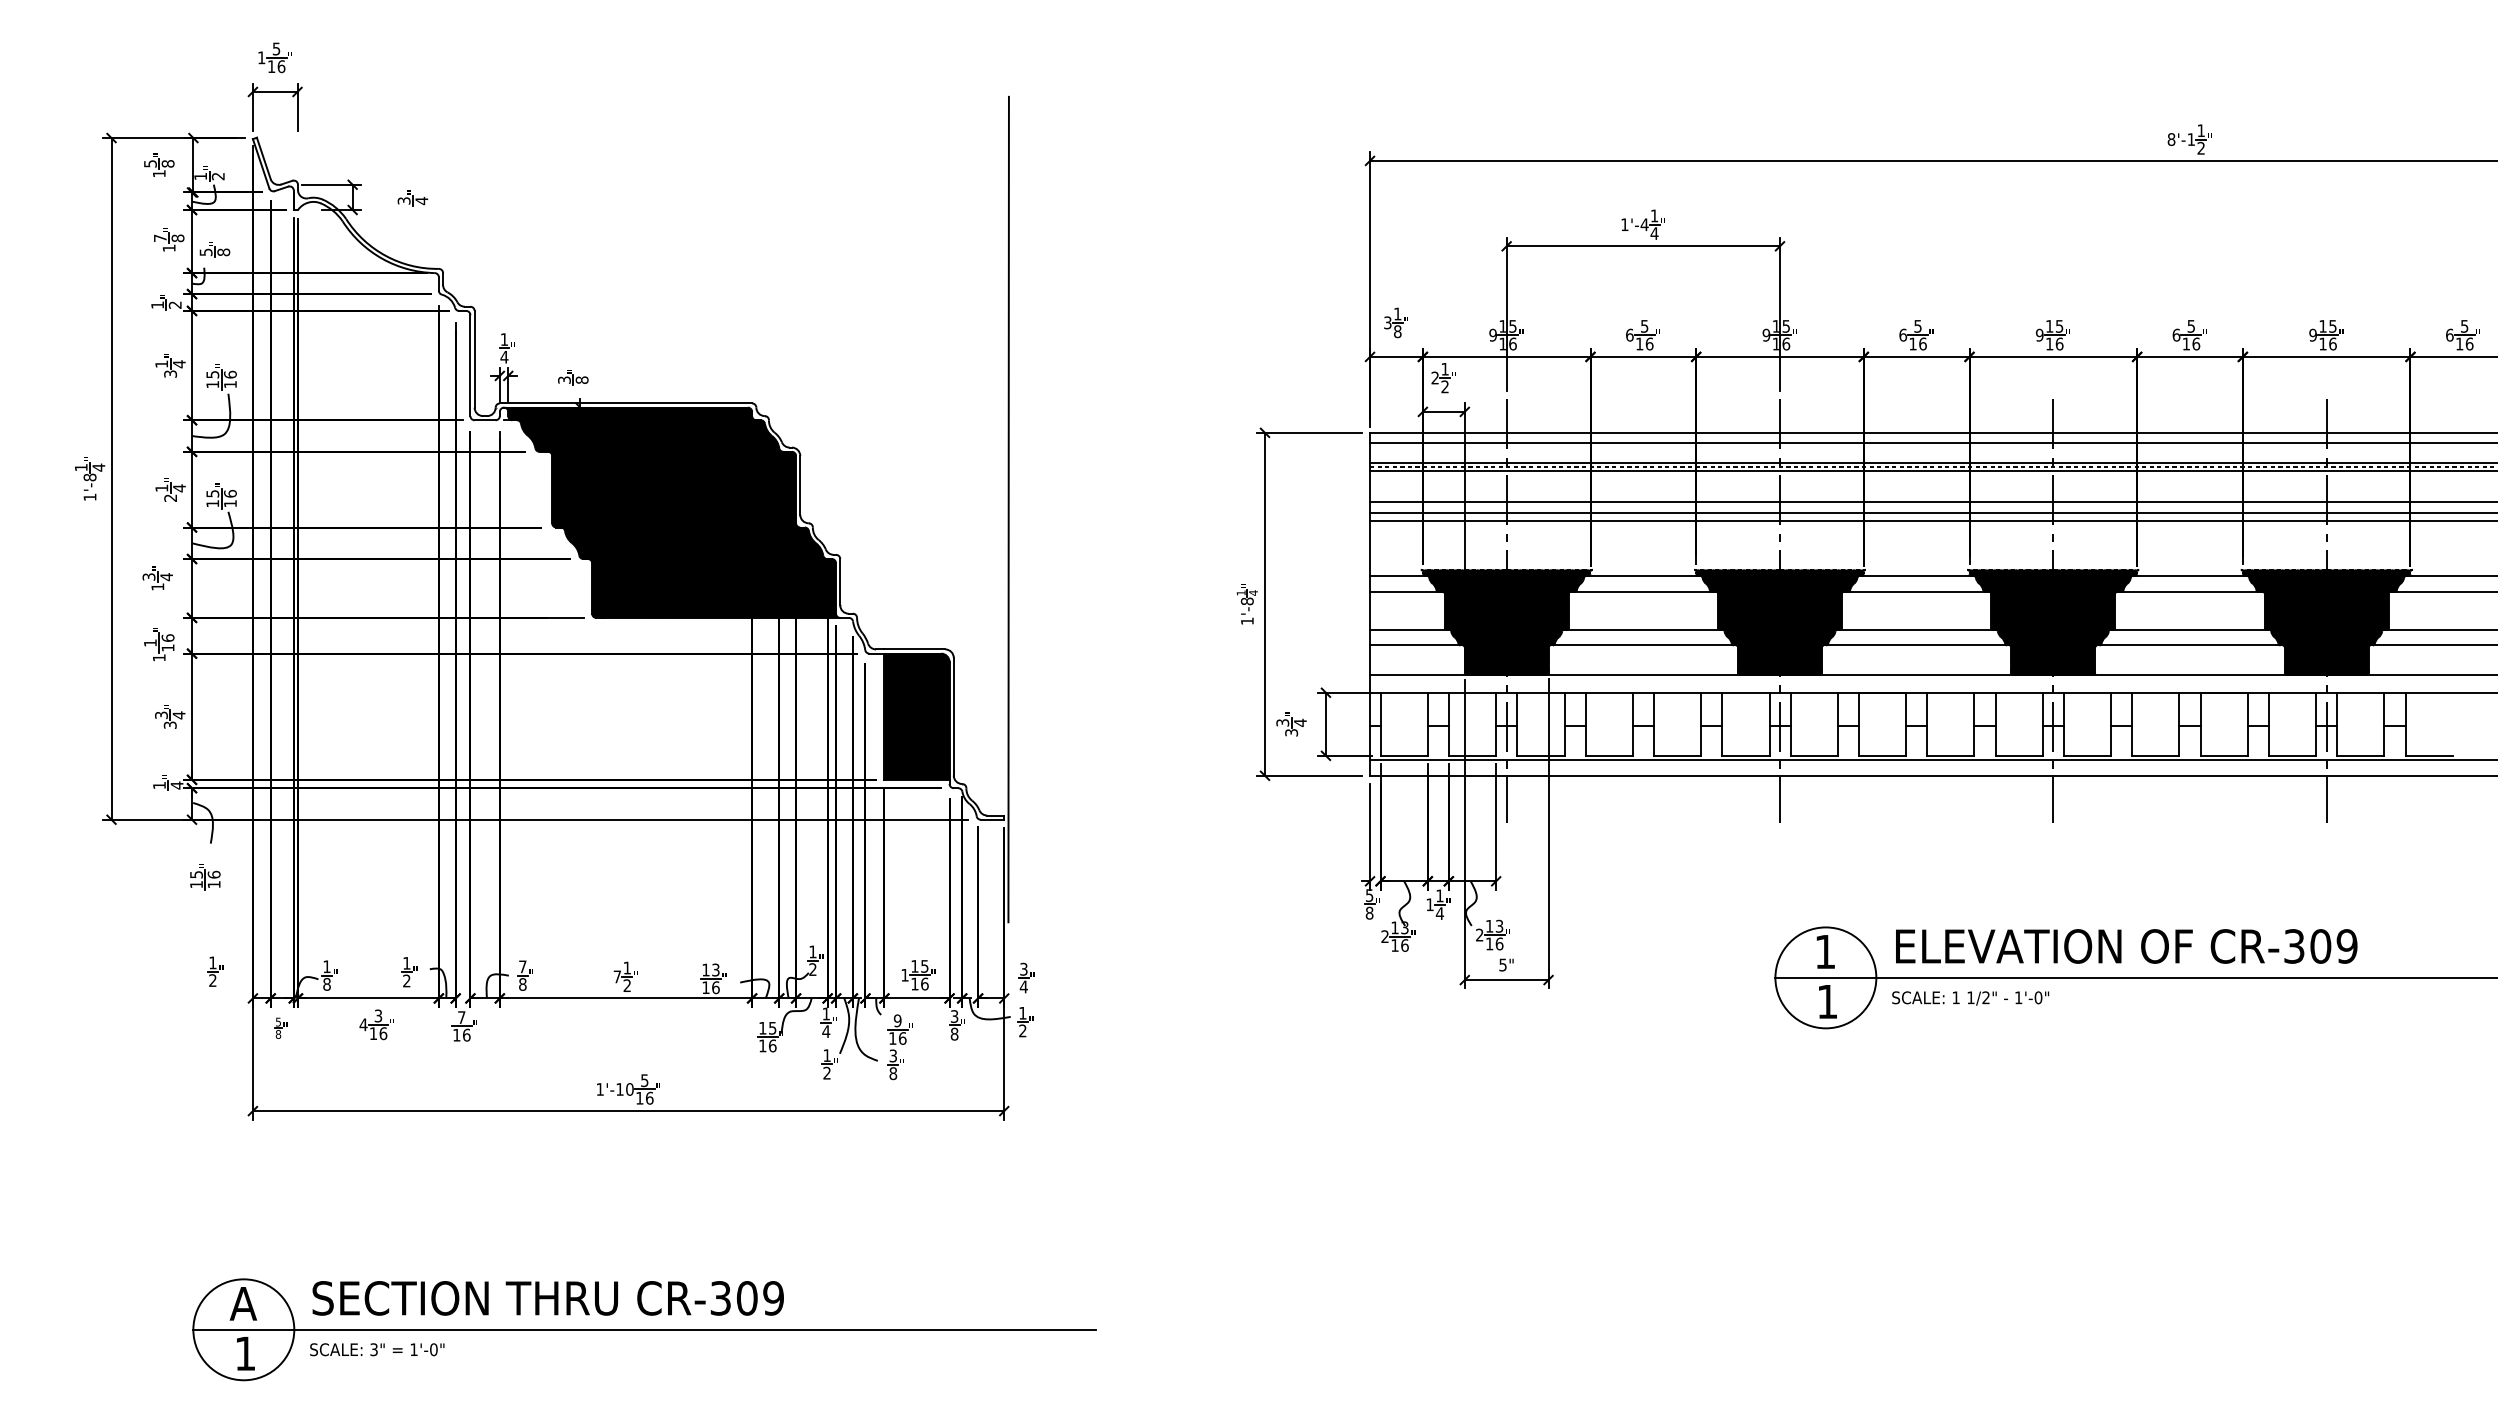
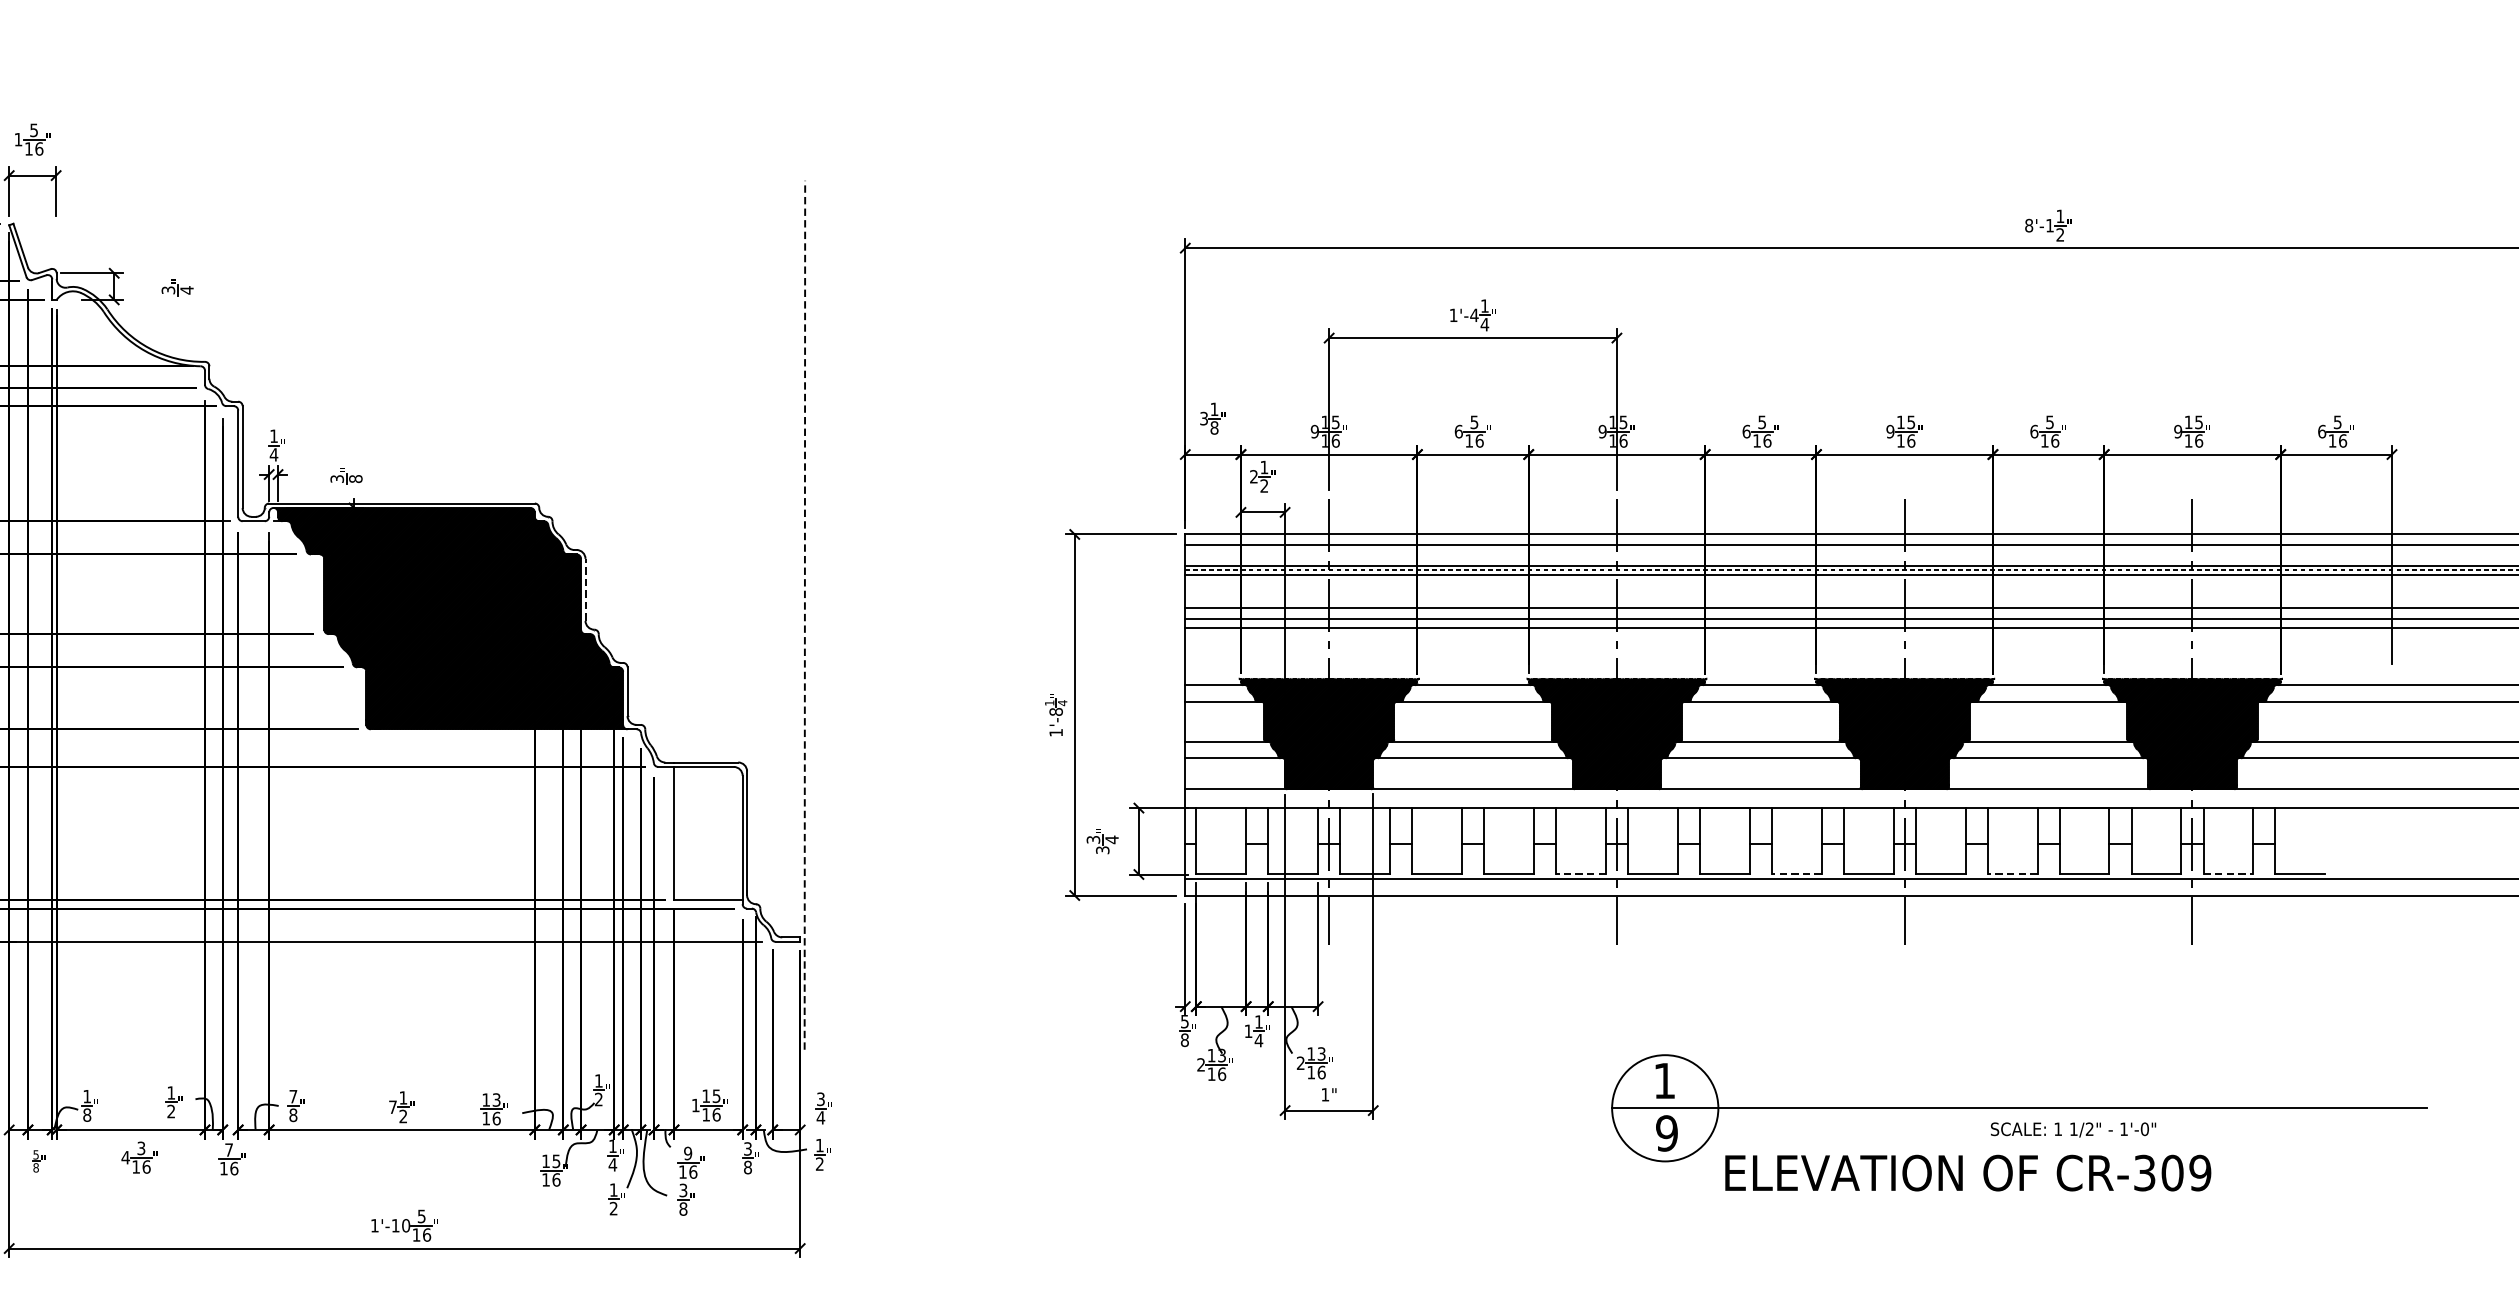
line: (800, 484) -> (585, 588), solid -> dashed
line: (1008, 509) -> (804, 615), solid -> dashed
hatch: (916, 716) -> (707, 833), removed
line: (1745, 755) -> (1580, 874), solid -> dashed
line: (1950, 755) -> (1796, 874), solid -> dashed
line: (2155, 755) -> (2012, 874), solid -> dashed
line: (2360, 755) -> (2228, 874), solid -> dashed
text: (2126, 946) -> (1968, 1173), moved
text: (1502, 964) -> (1324, 1094), 5" -> 1"
text: (1970, 998) -> (2073, 1129), moved
text: (1827, 1001) -> (1666, 1133), 1 -> 9

